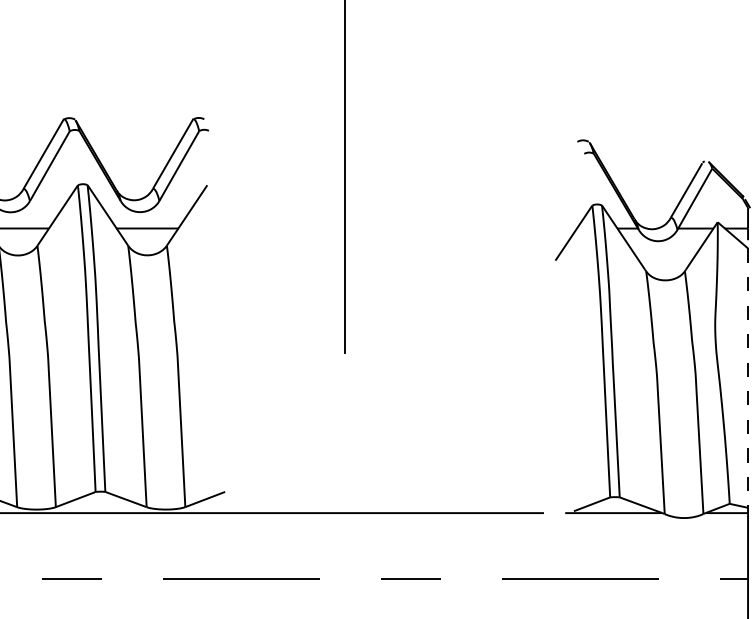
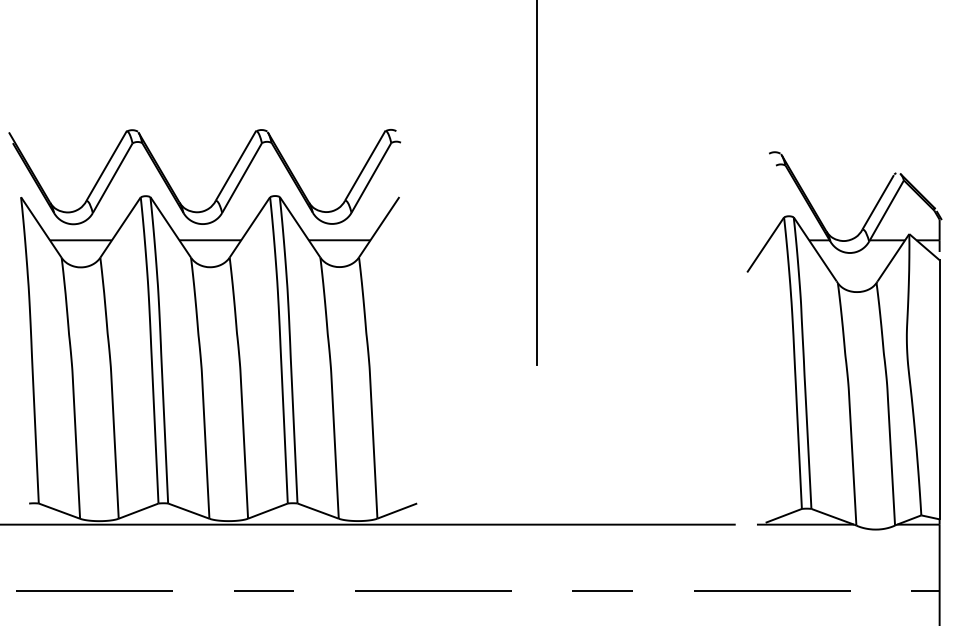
line: (747, 377) -> (939, 389), dashed -> solid

